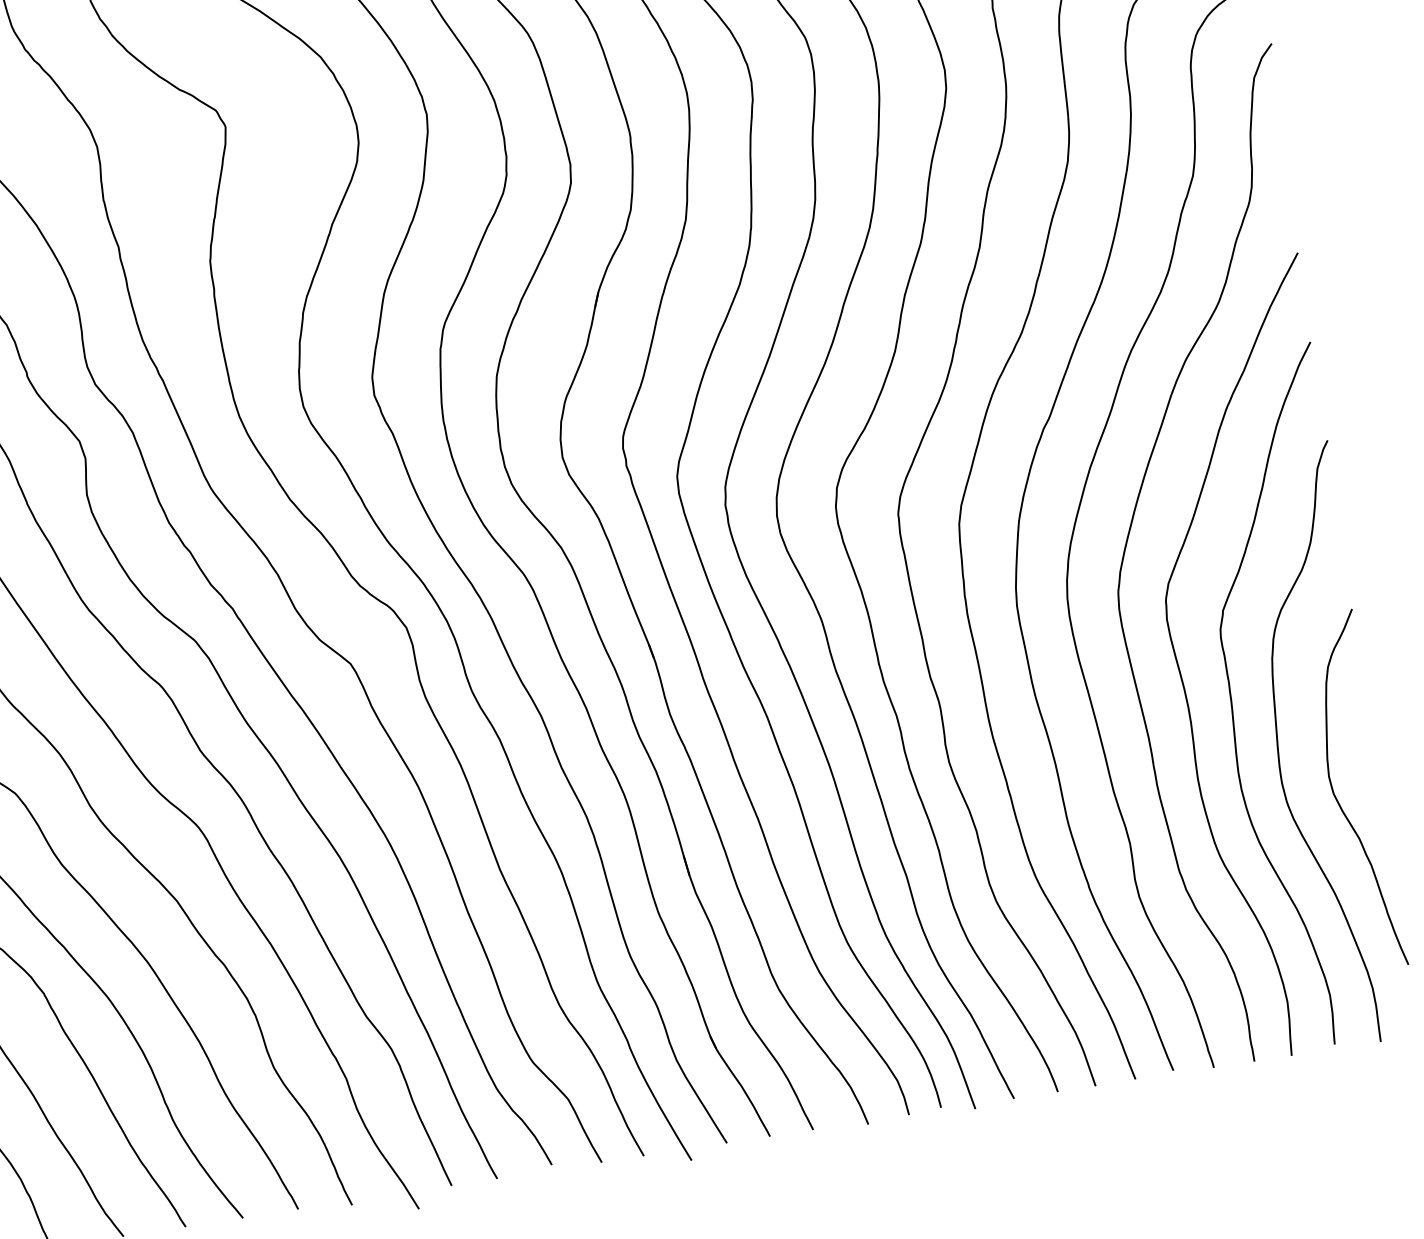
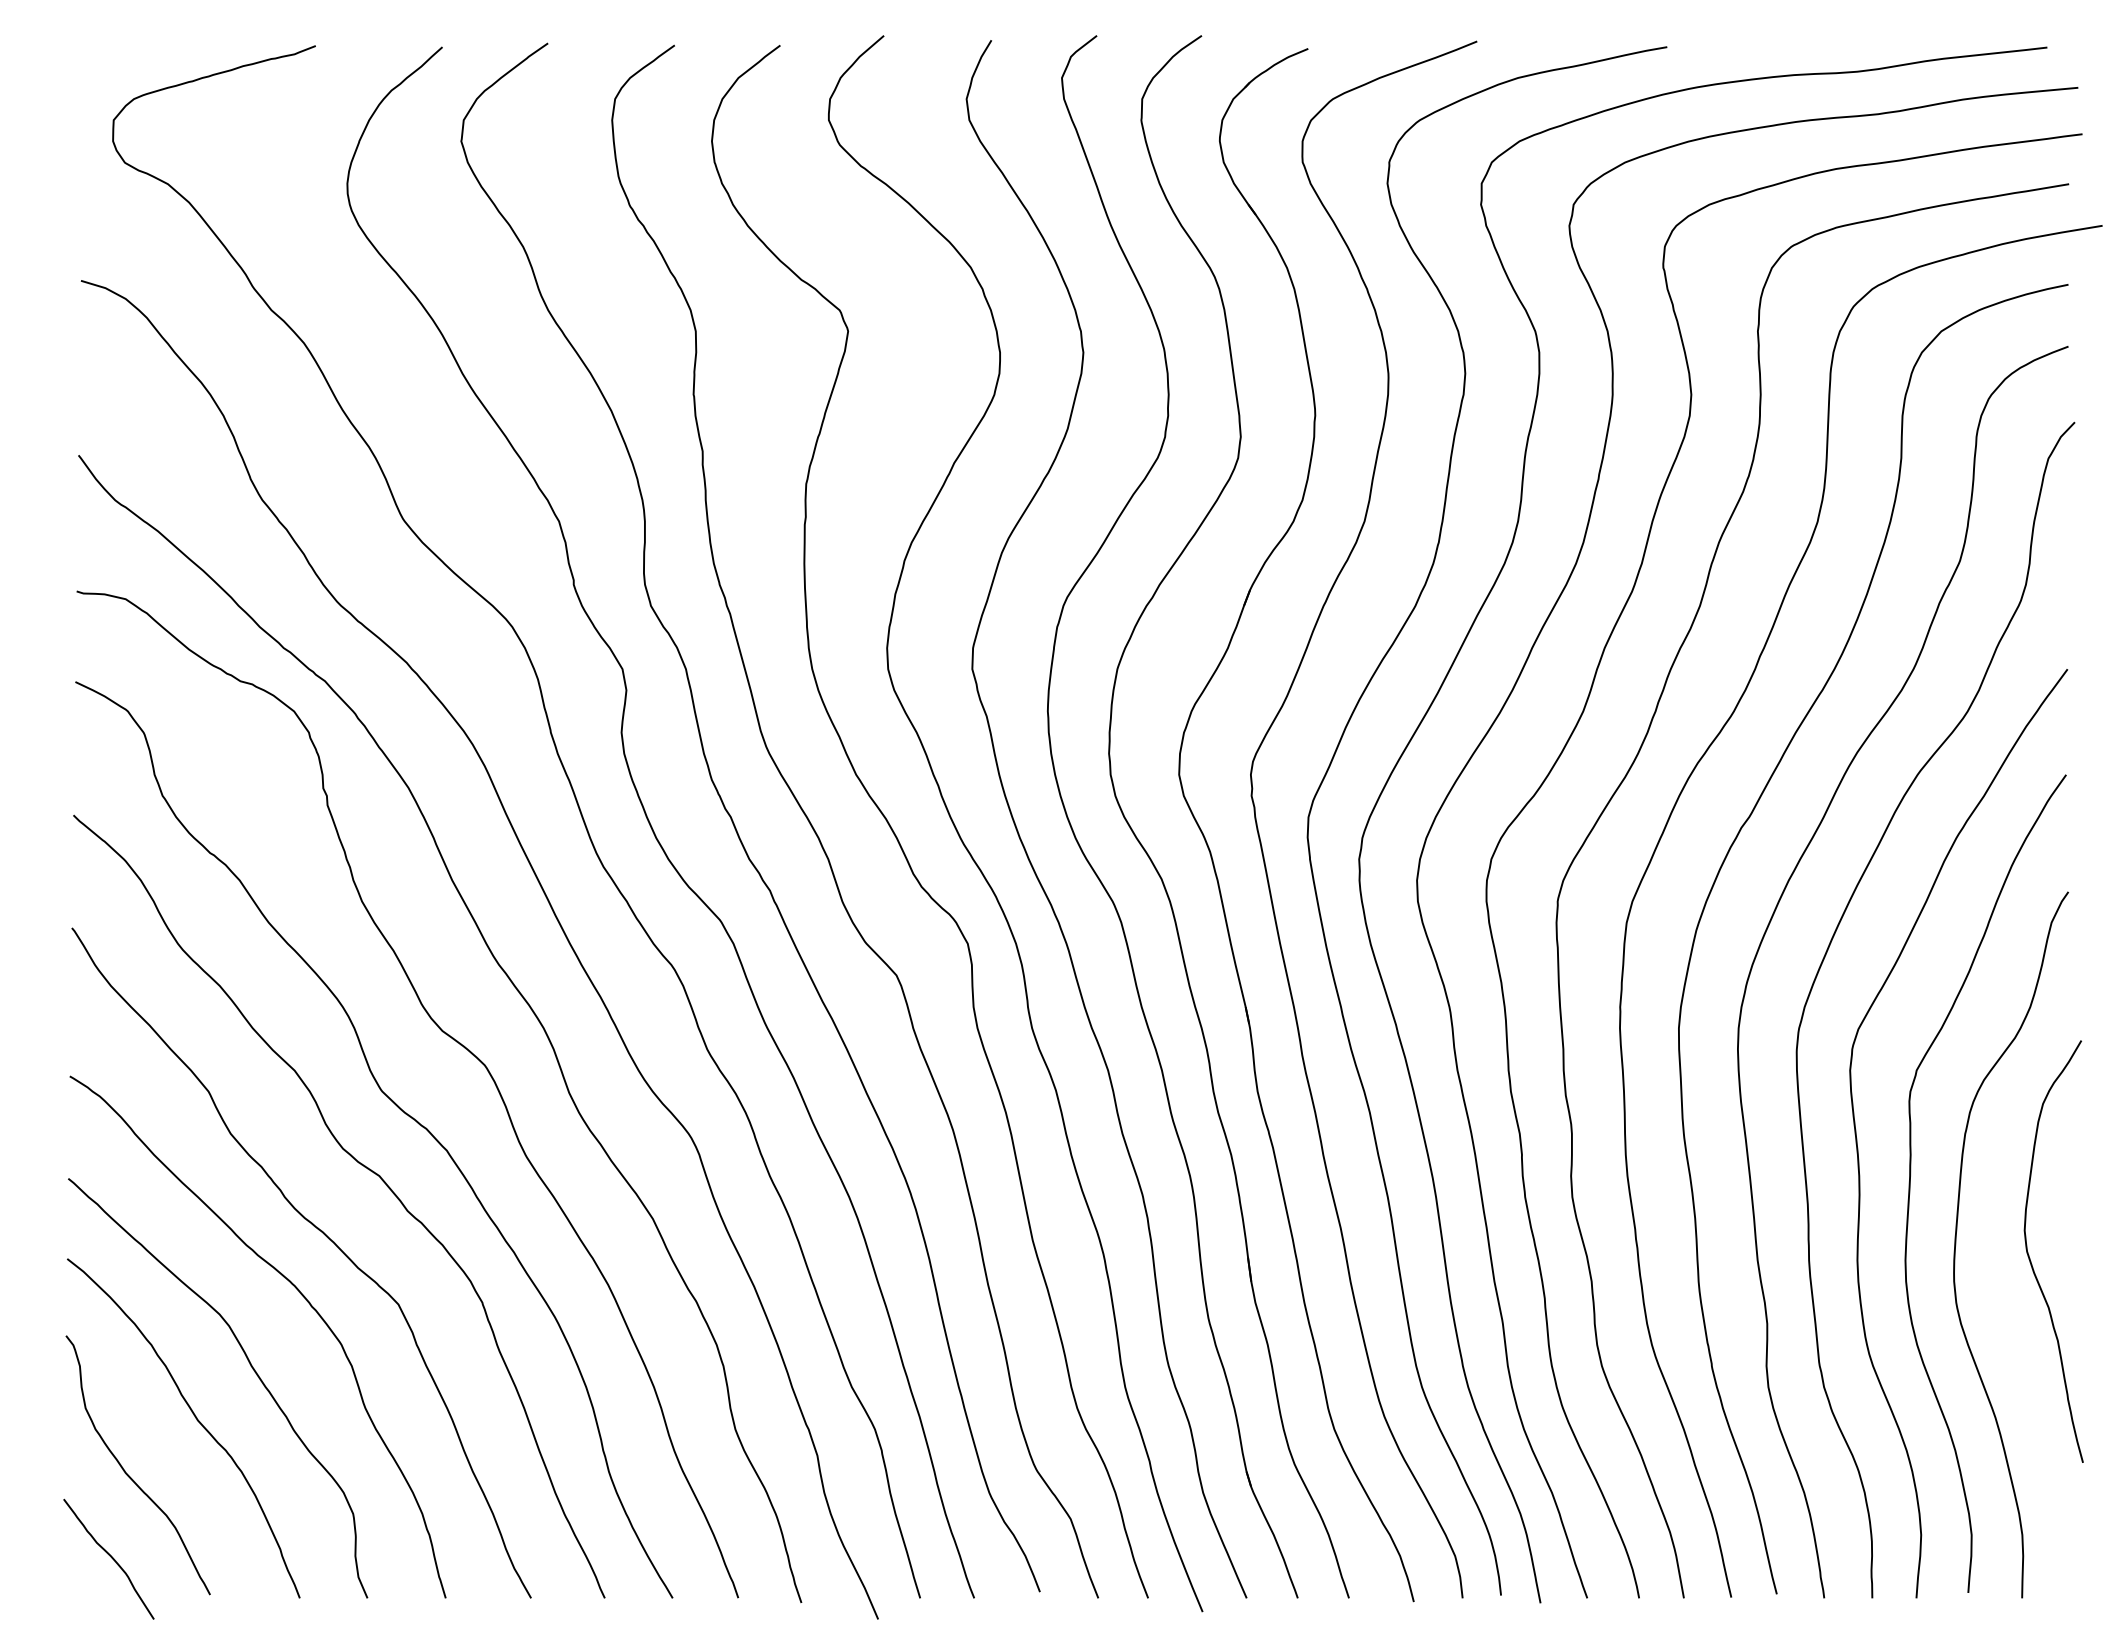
curve: (1337, 799) -> (2030, 1258), moved

